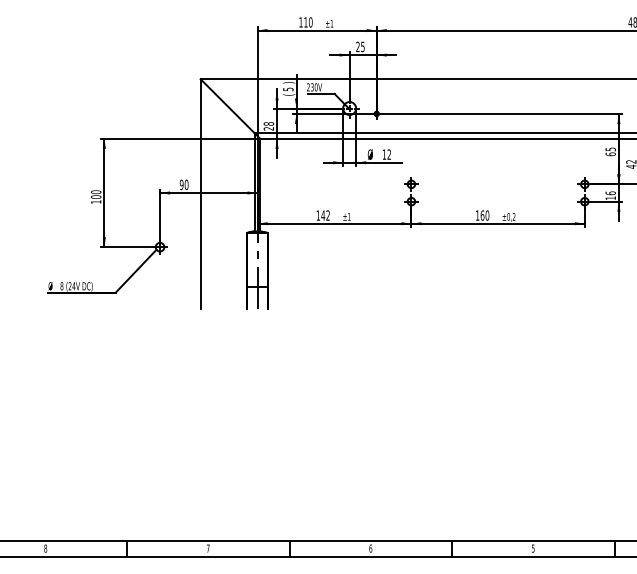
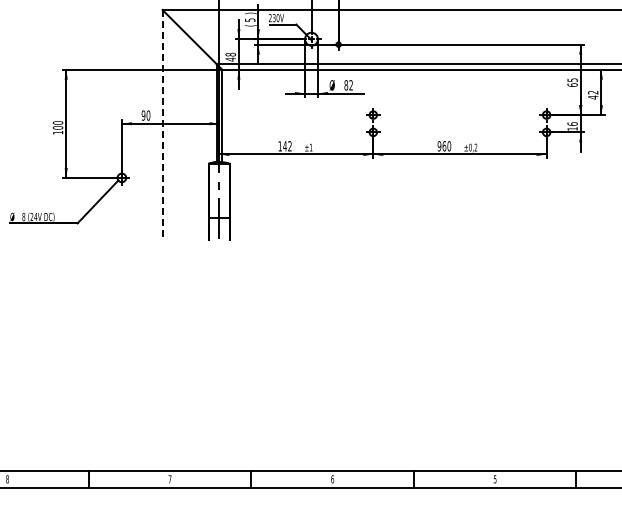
text: (268, 128) -> (230, 59), 28 -> 48
text: (384, 154) -> (346, 85), 12 -> 82
line: (200, 194) -> (162, 125), solid -> dashed
text: (477, 215) -> (439, 146), 160 -> 960

